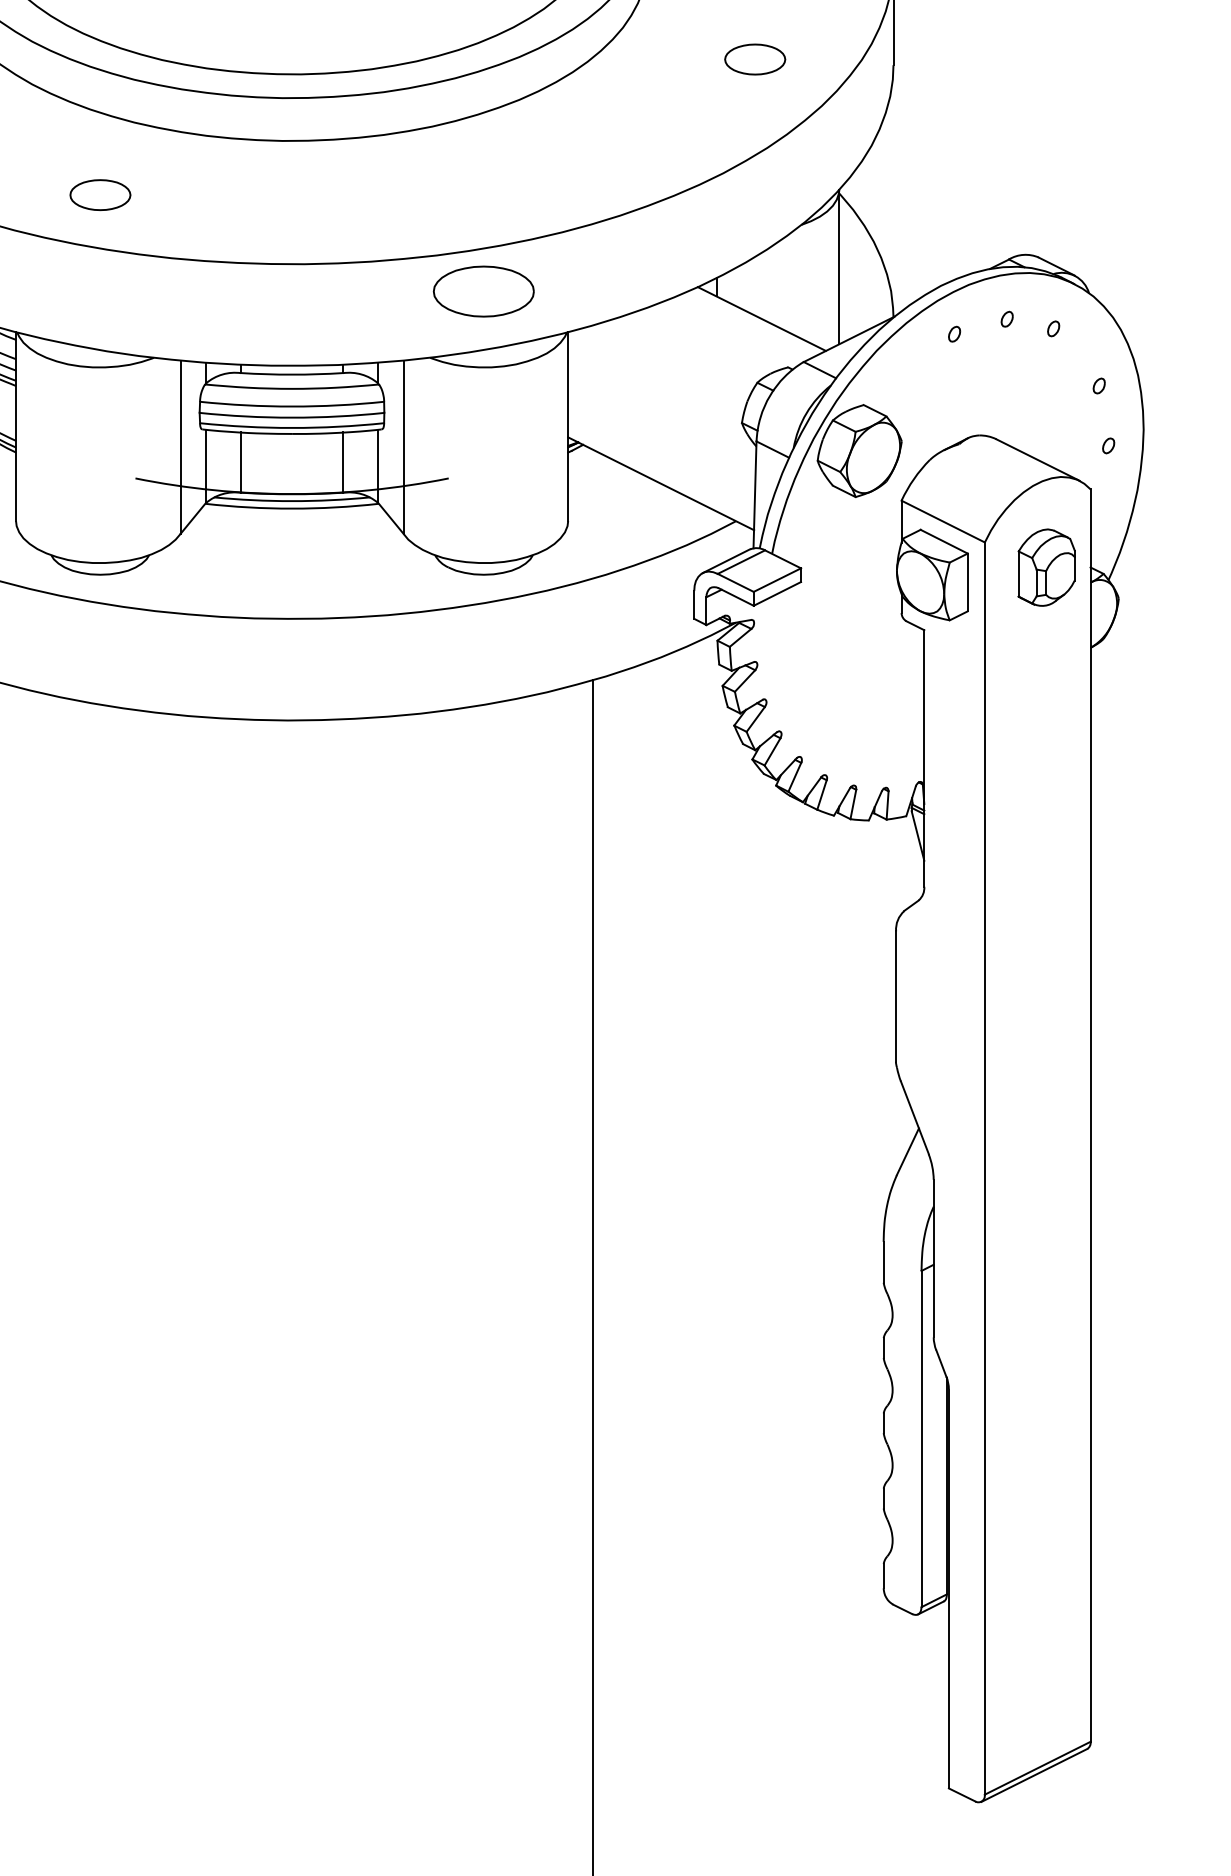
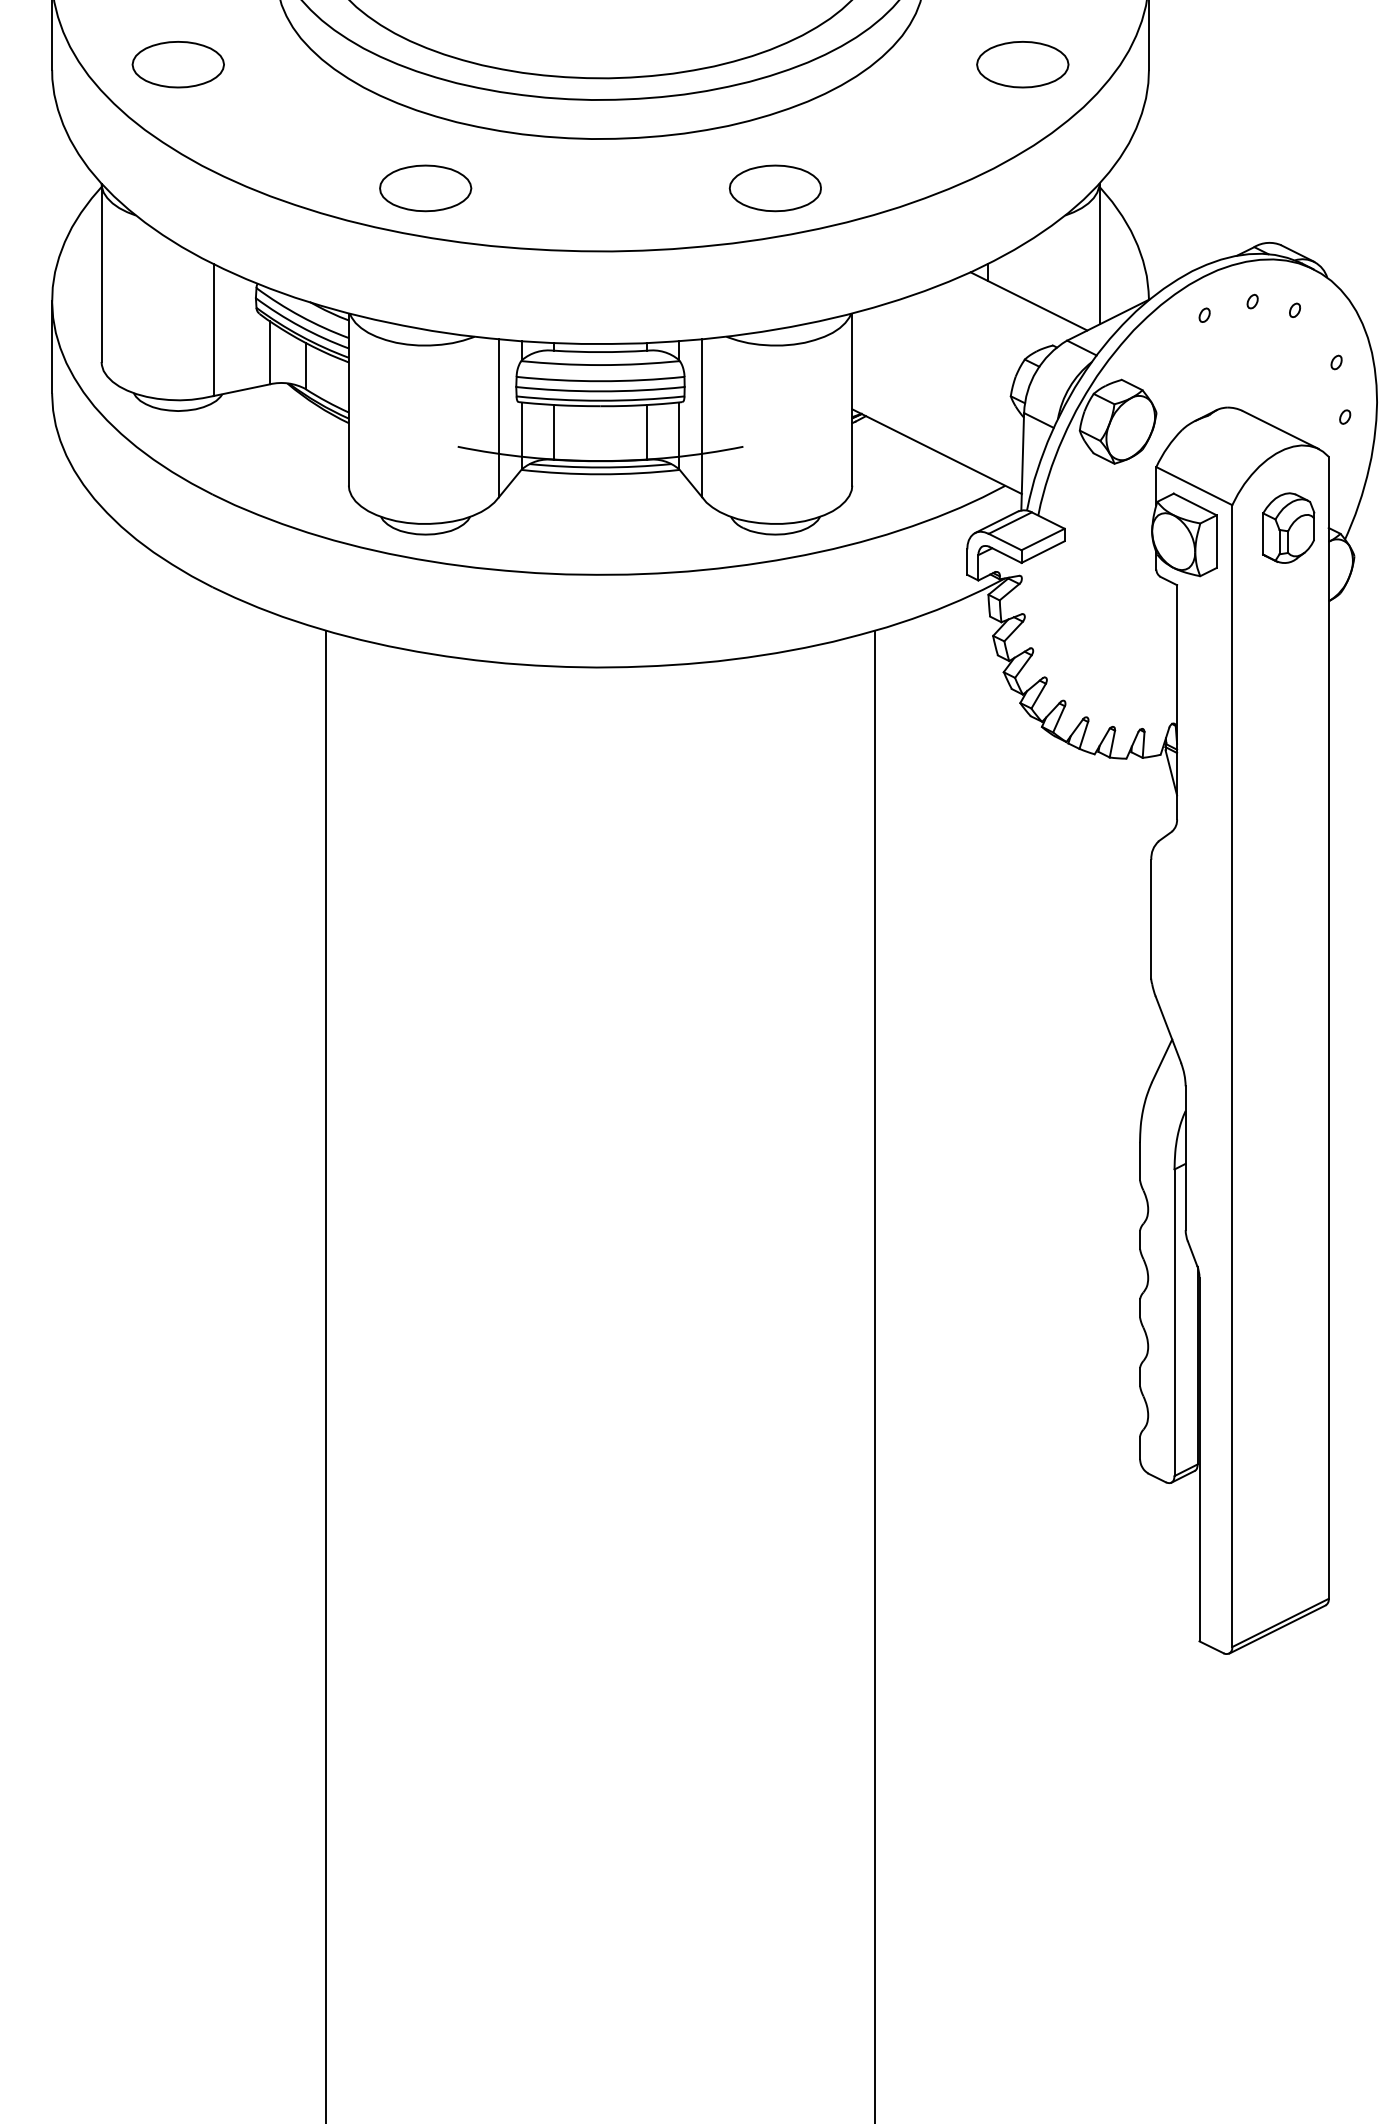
part: (754, 59) -> (1022, 64), size x1.67
part: (100, 195) -> (425, 188), size x1.67
part: (482, 291) -> (774, 188), moved

